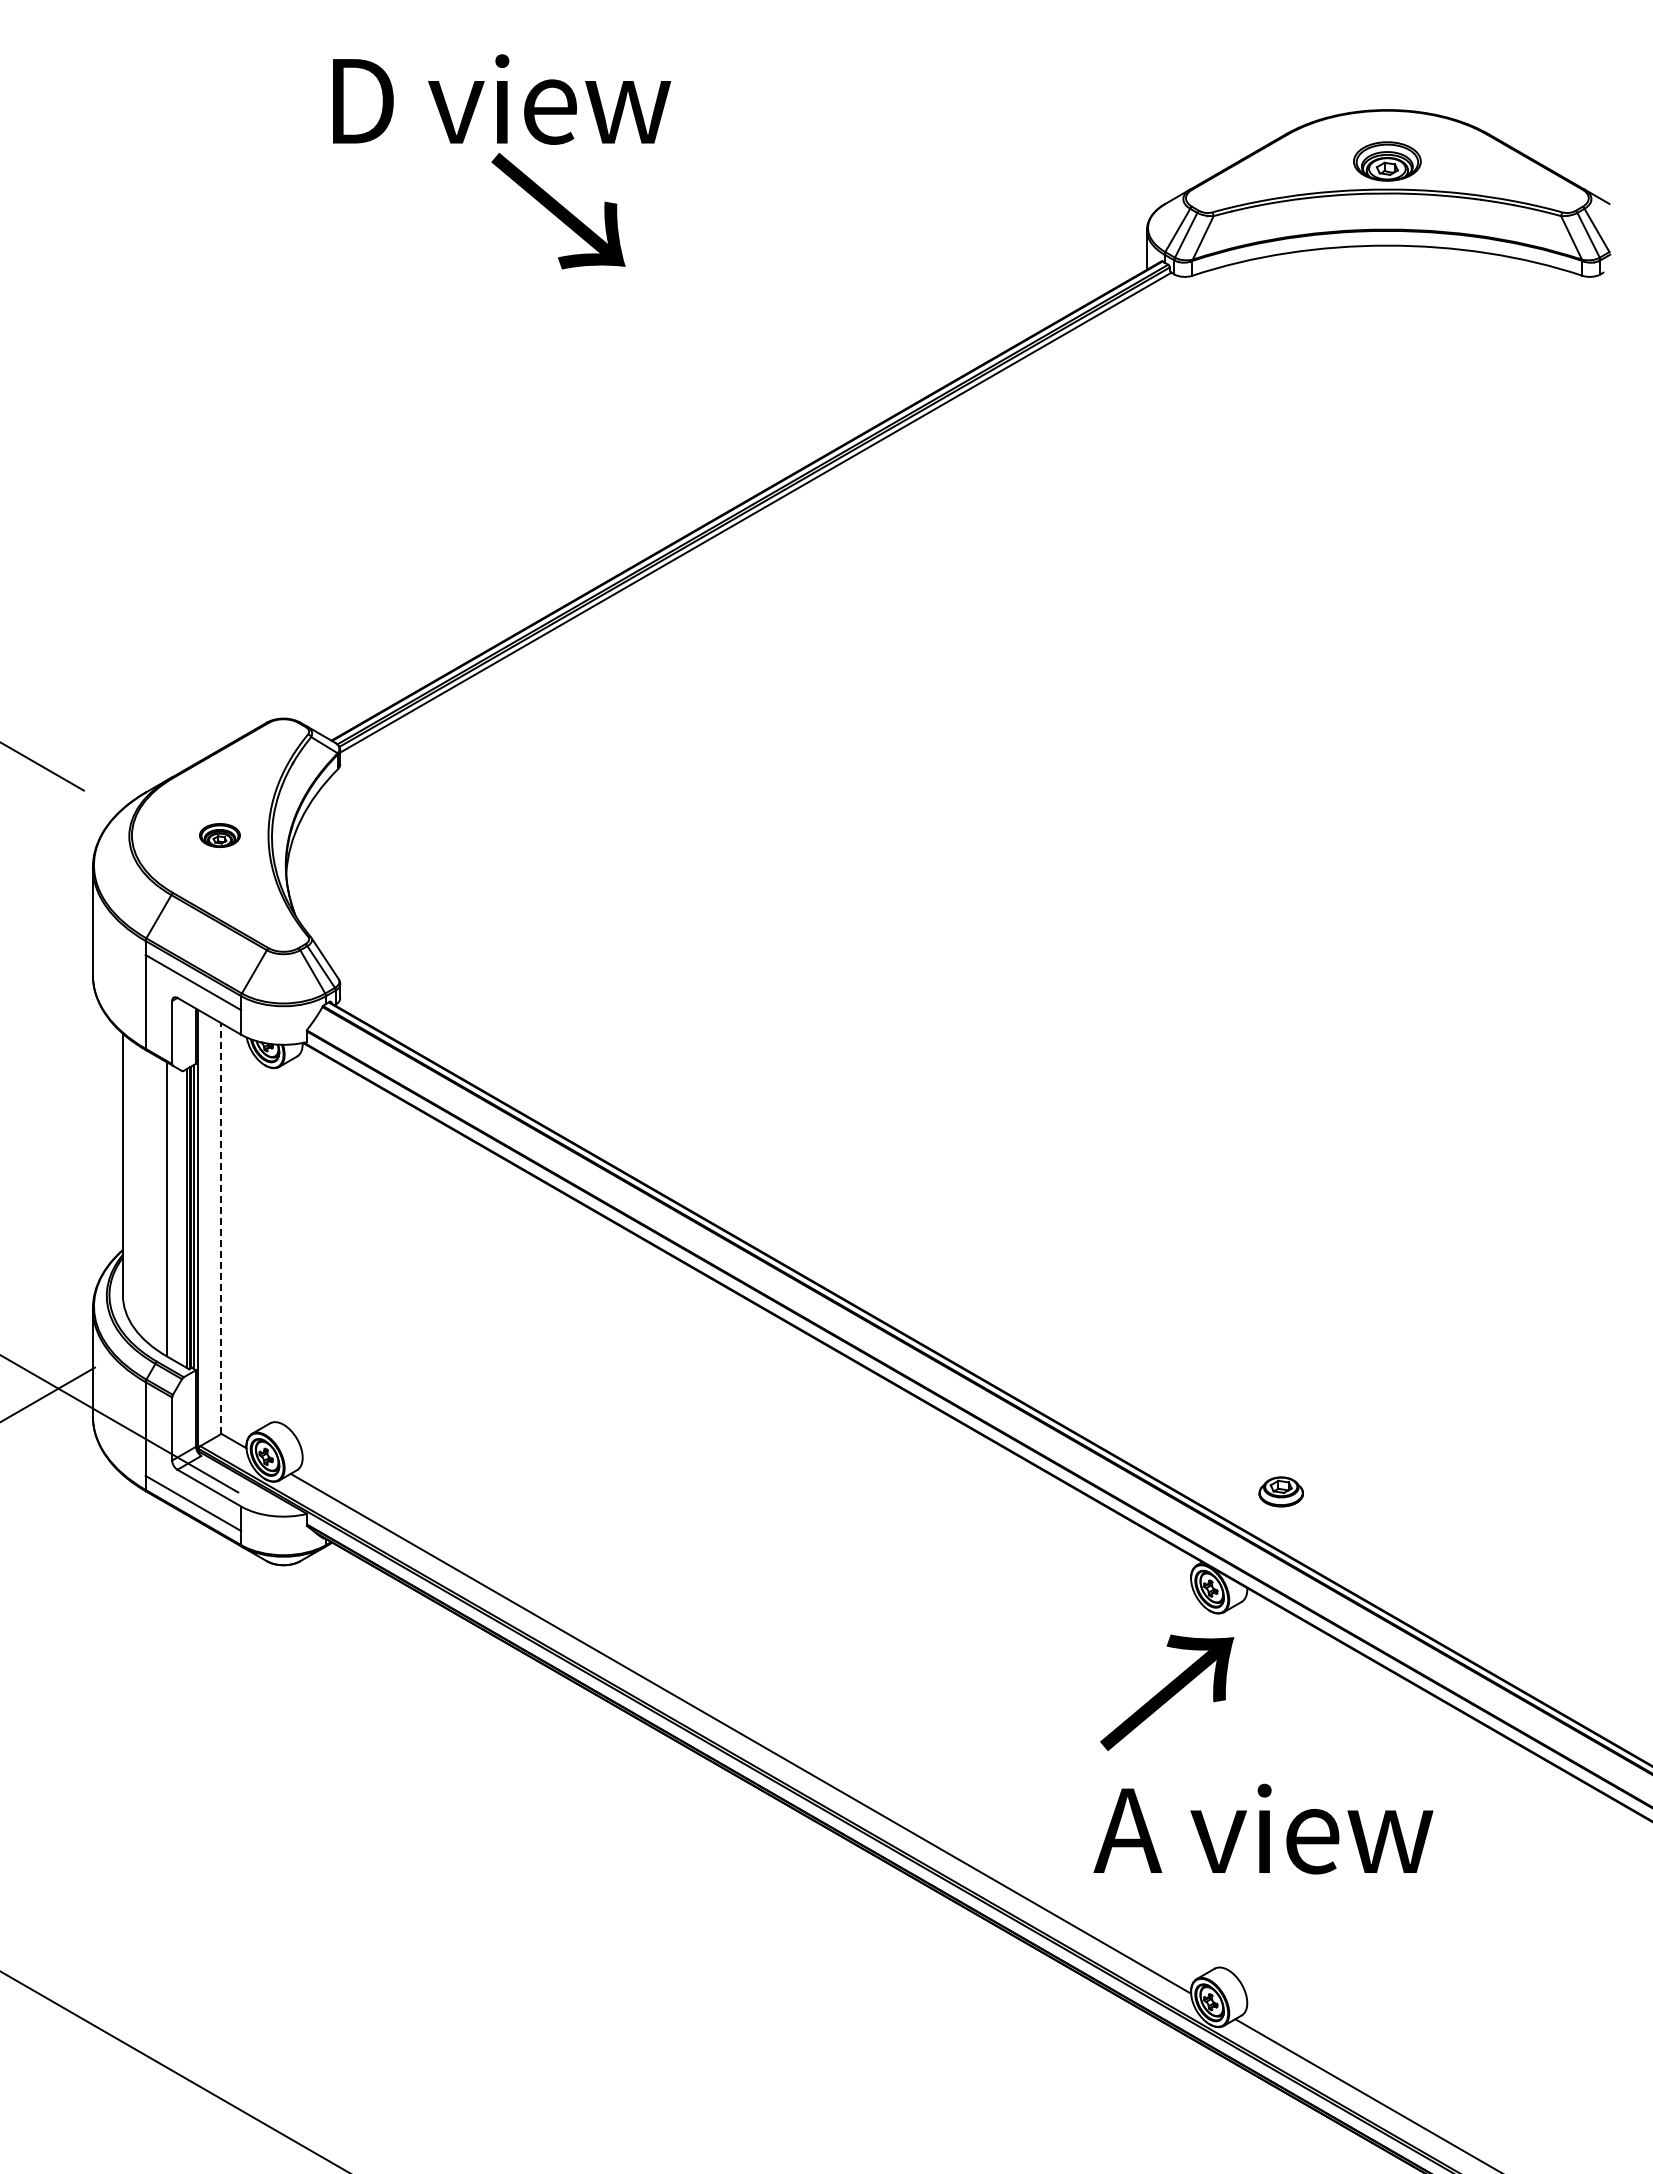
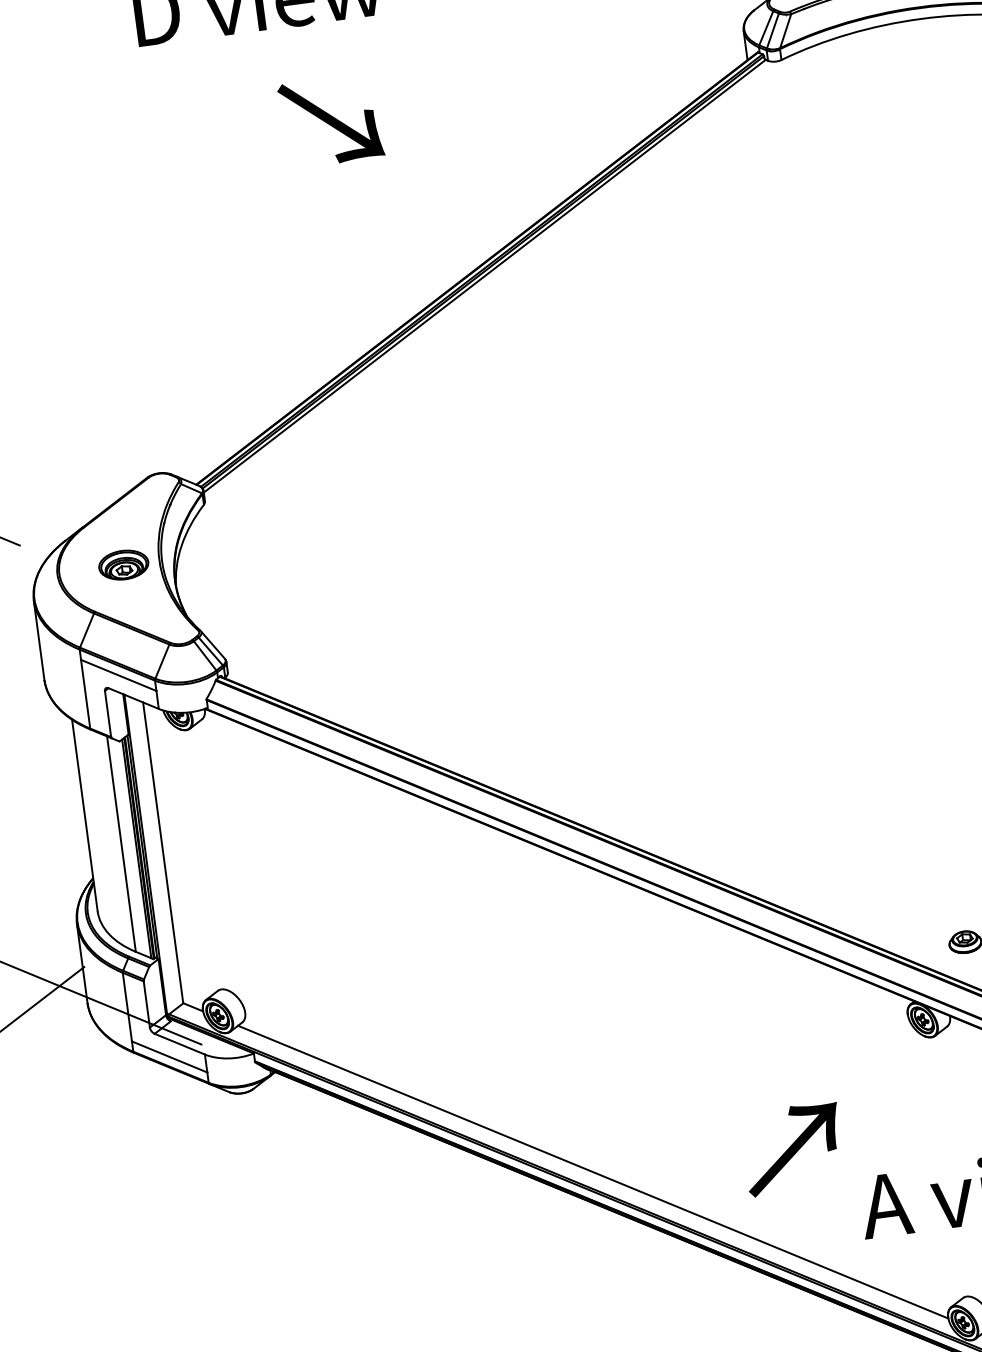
text: (558, 210) -> (331, 120), moved
part: (219, 835) -> (123, 565), size x1.67
line: (221, 1227) -> (163, 852), dashed -> solid
text: (1167, 1692) -> (793, 1148), moved

